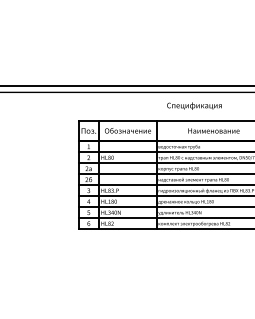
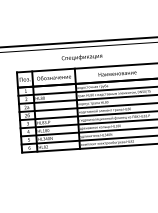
text: (194, 105) -> (82, 56), moved

